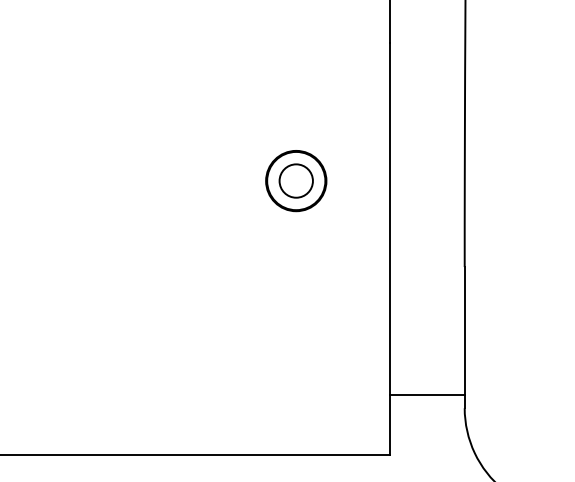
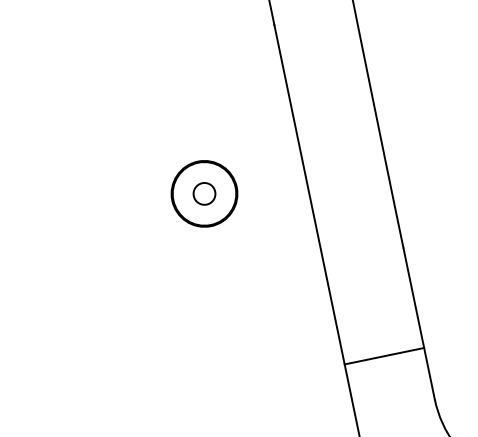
circle: (295, 180) -> (203, 193), size x0.6
line: (427, 395) -> (384, 356), moved

